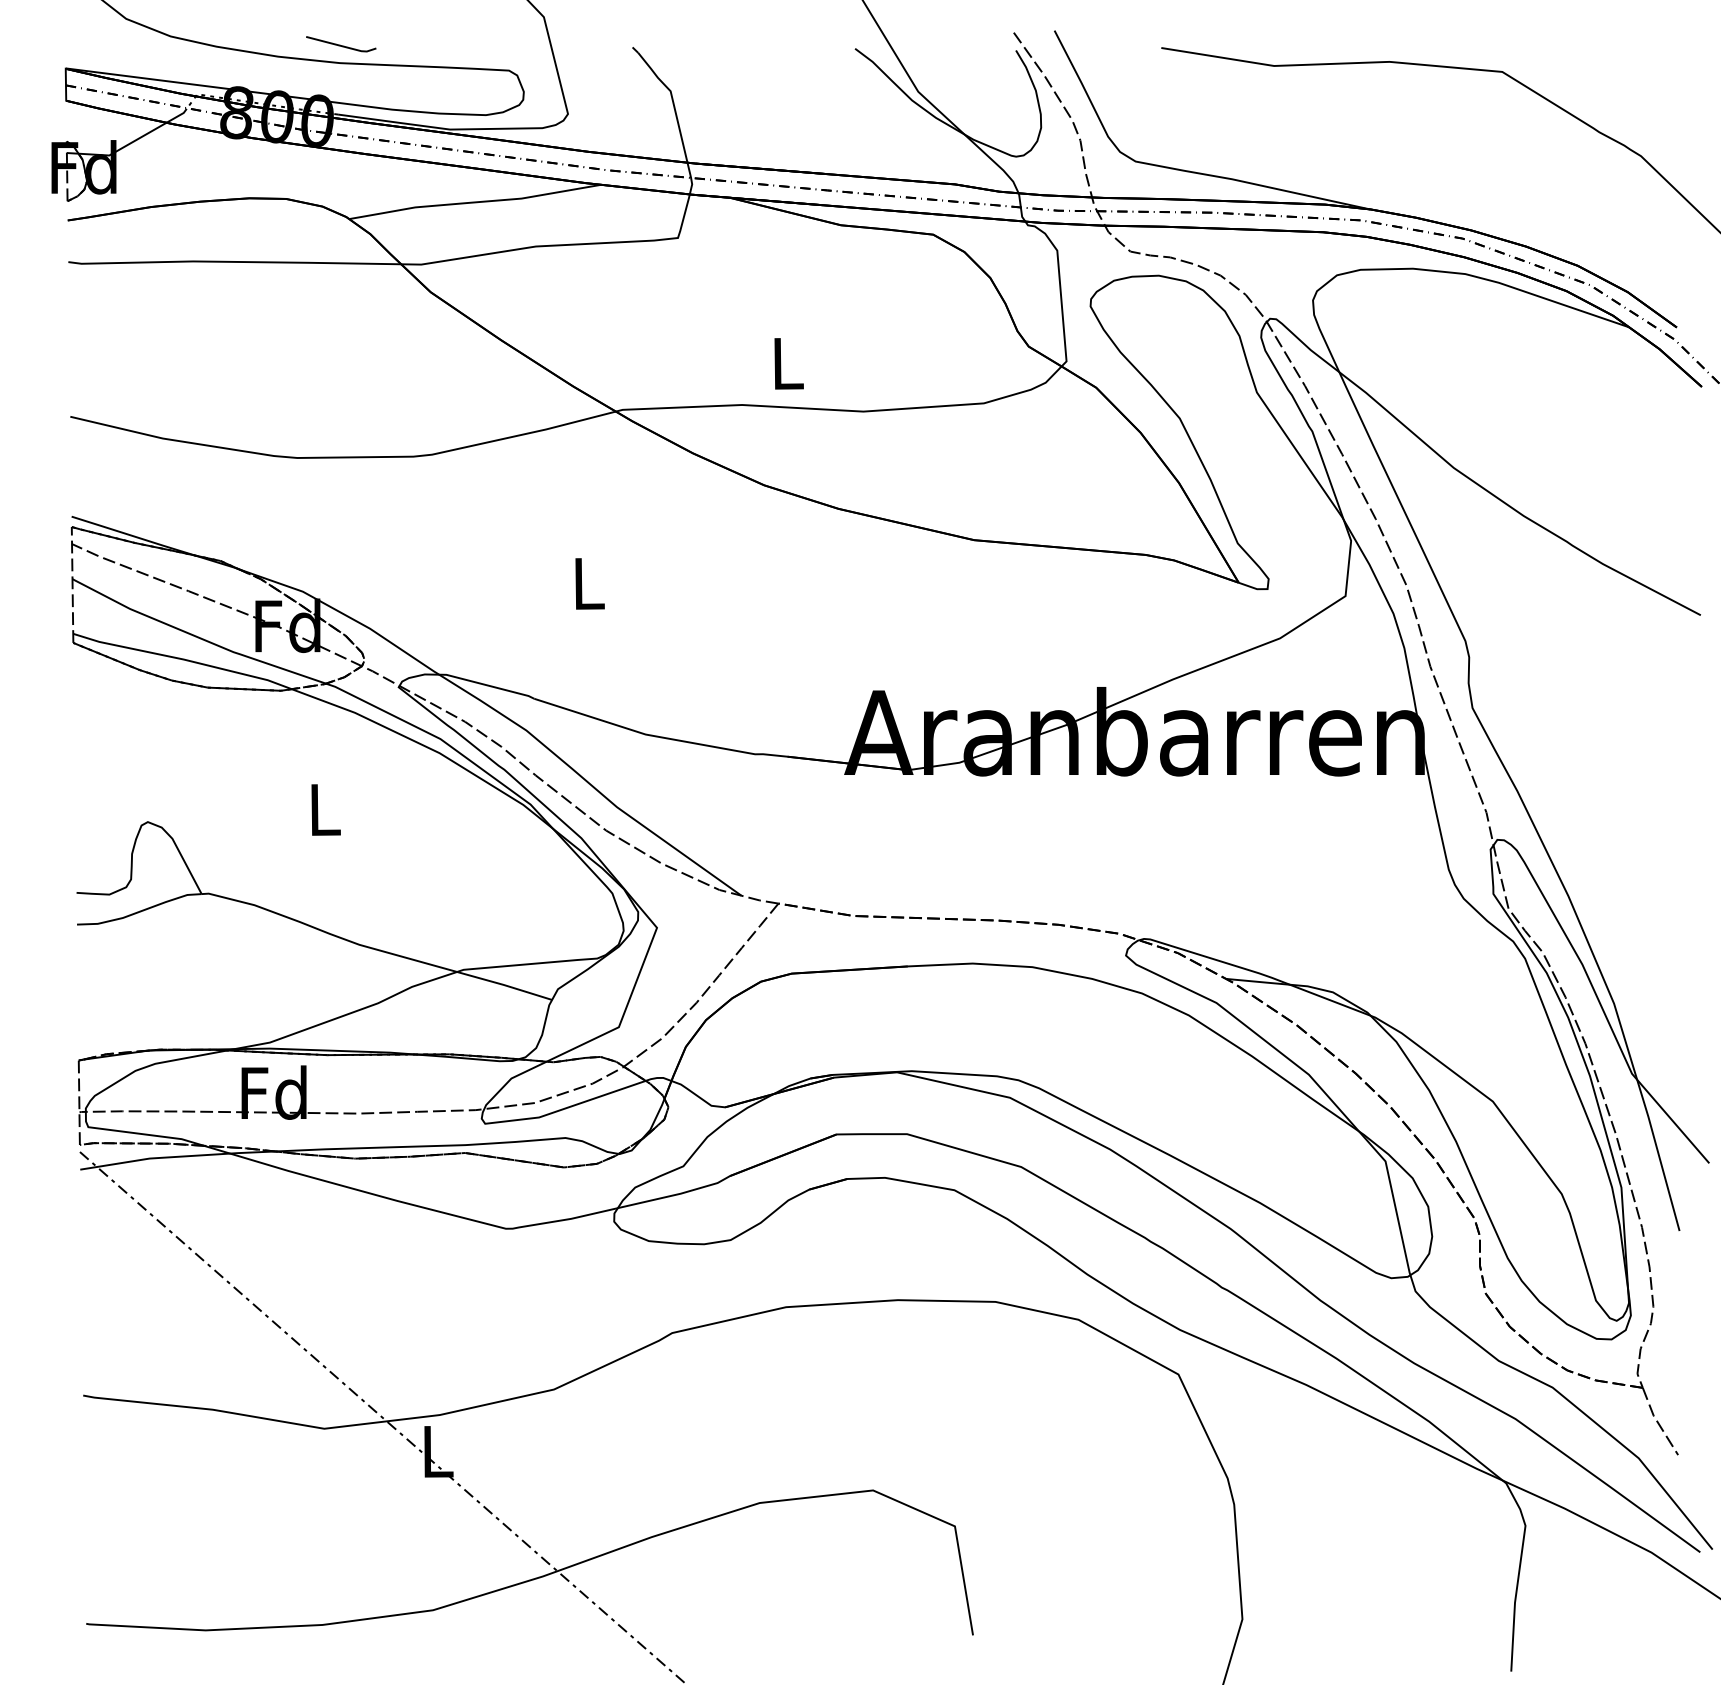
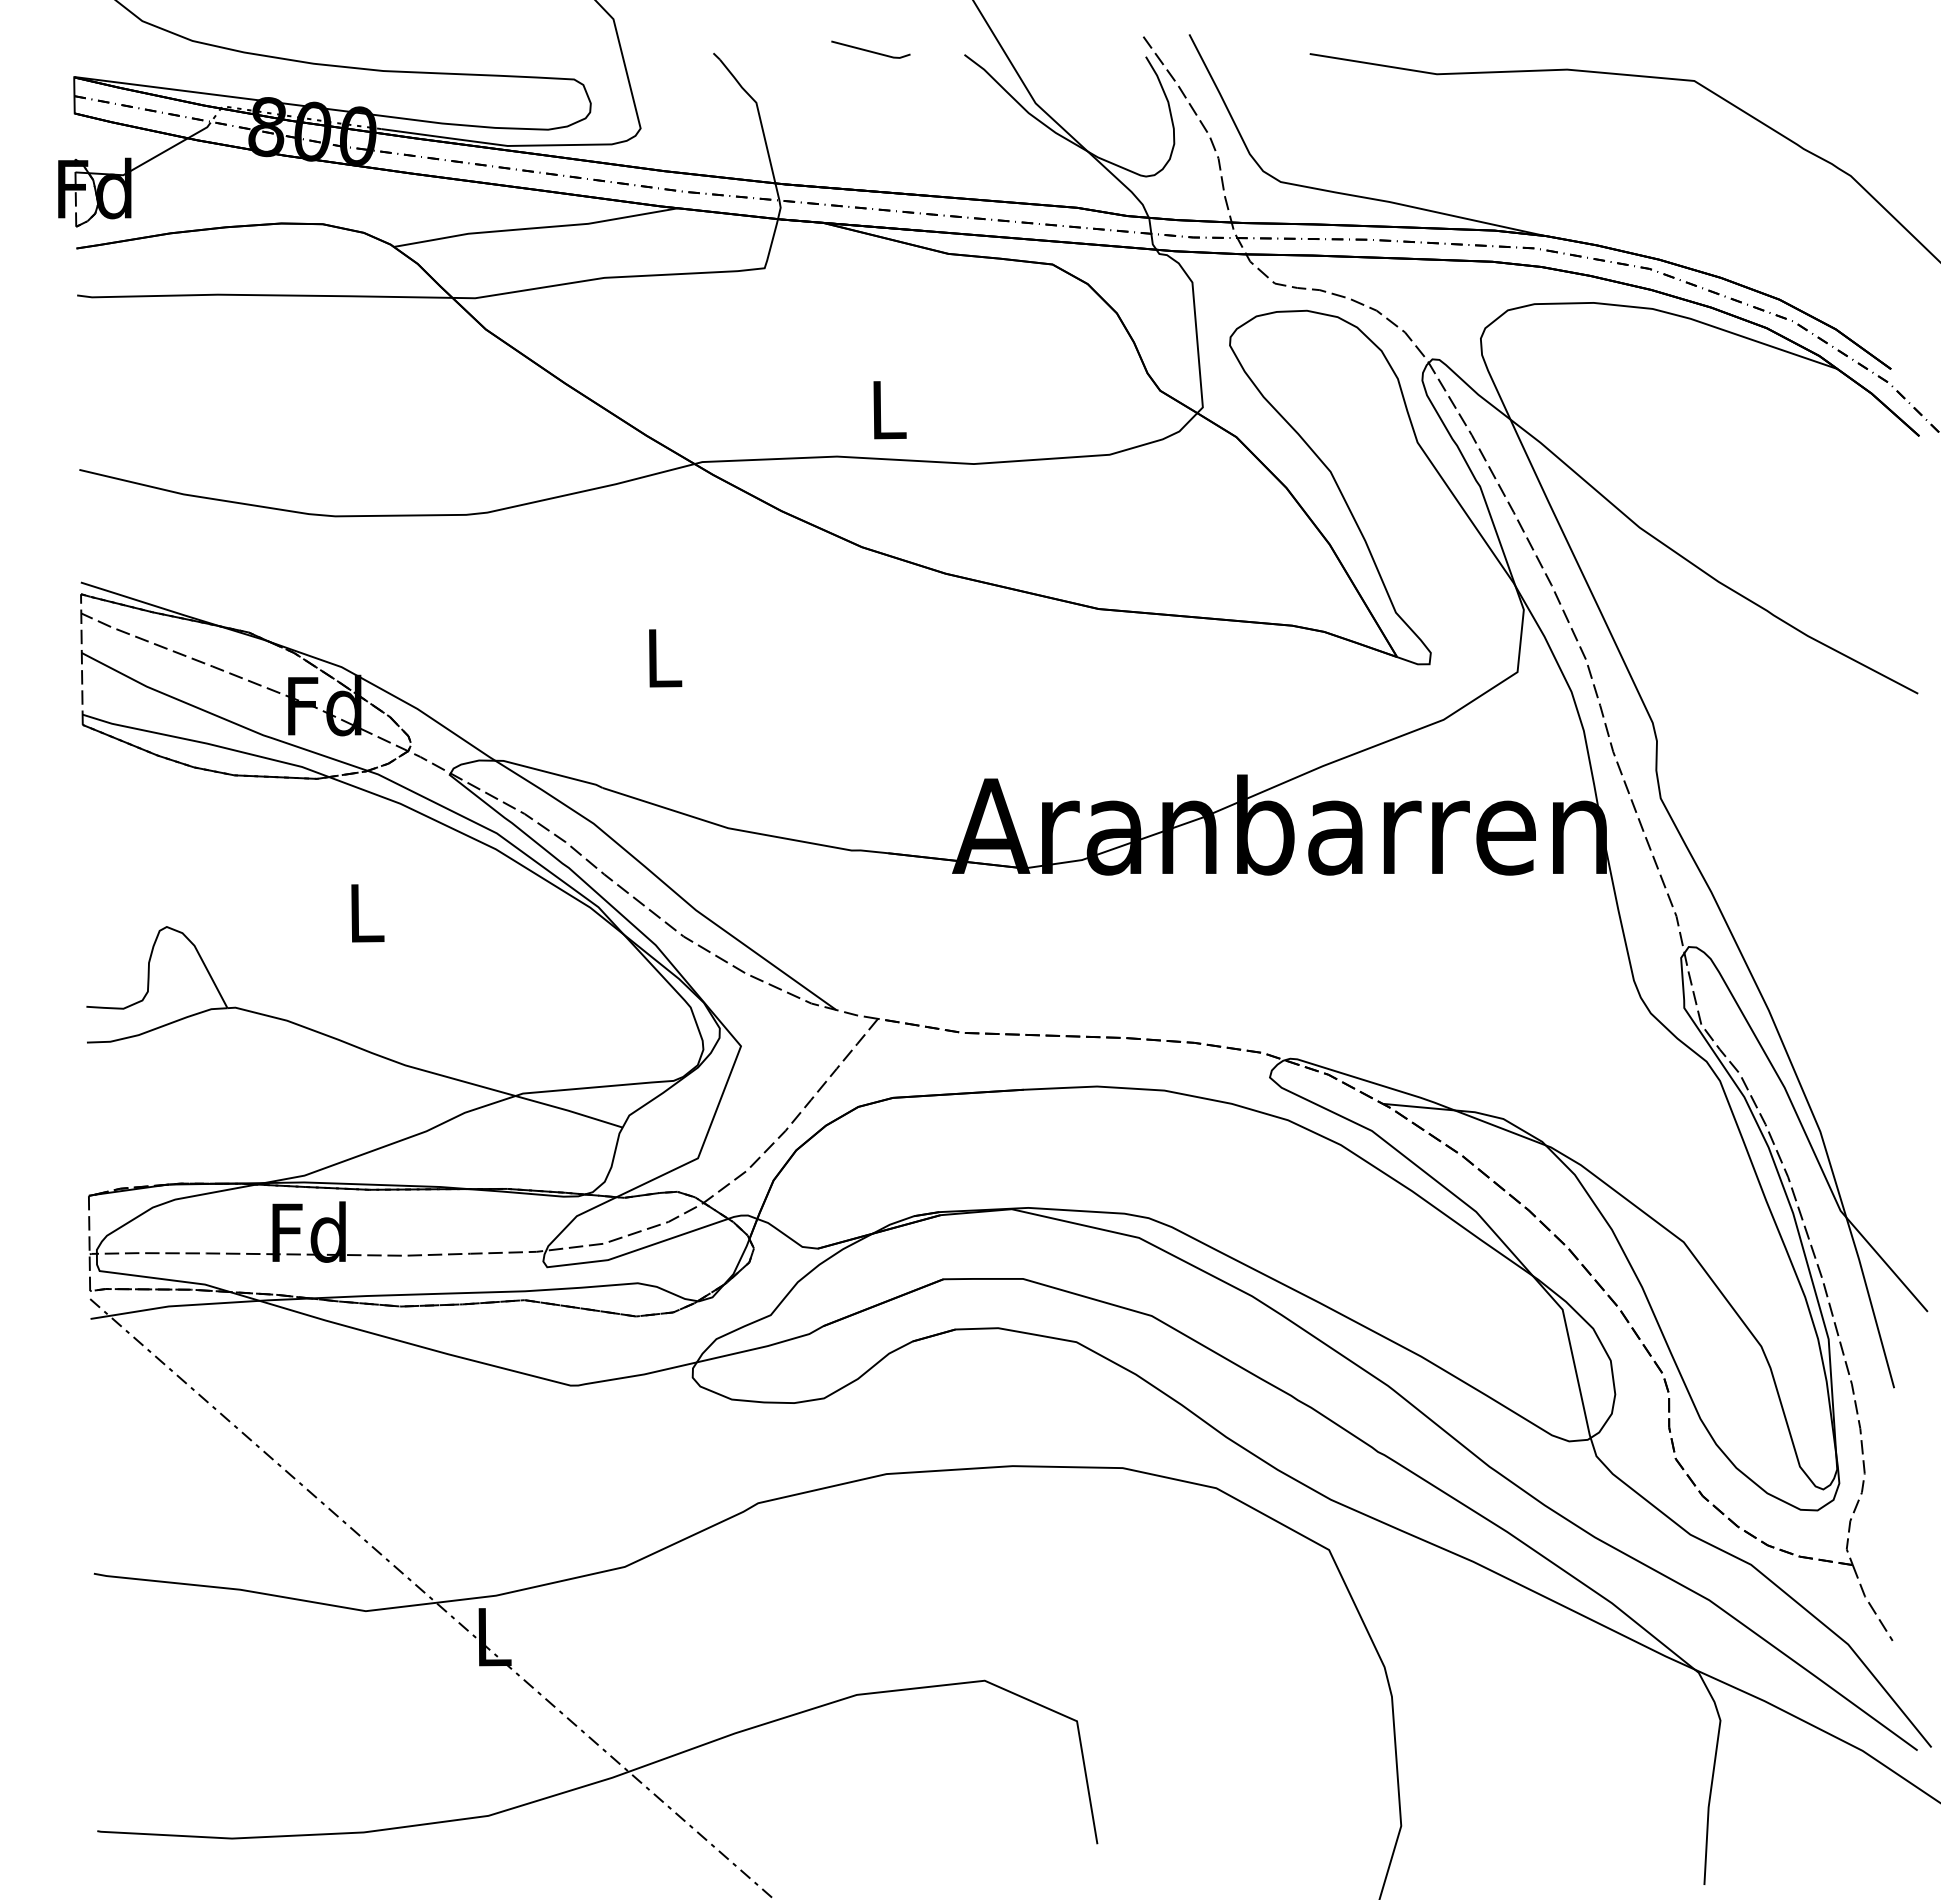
line: (340, 44) -> (870, 50), moved

